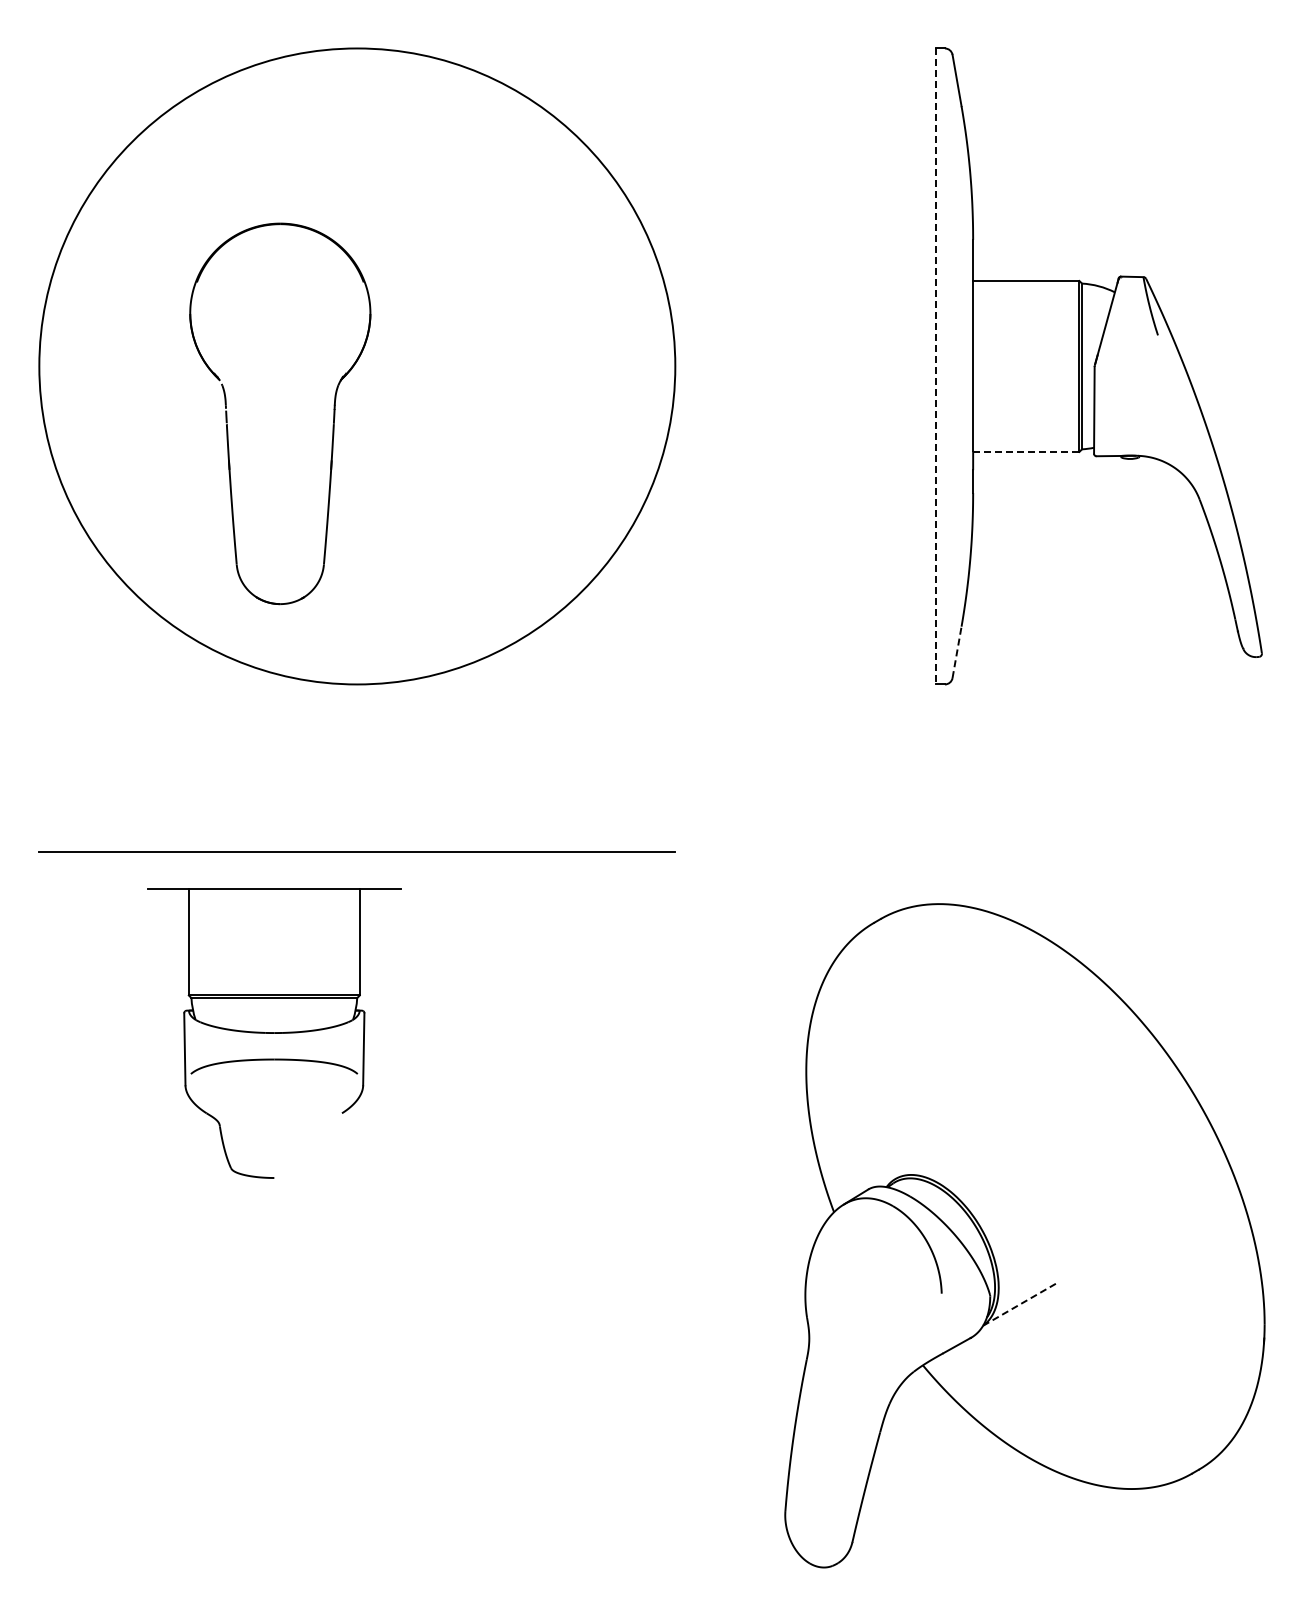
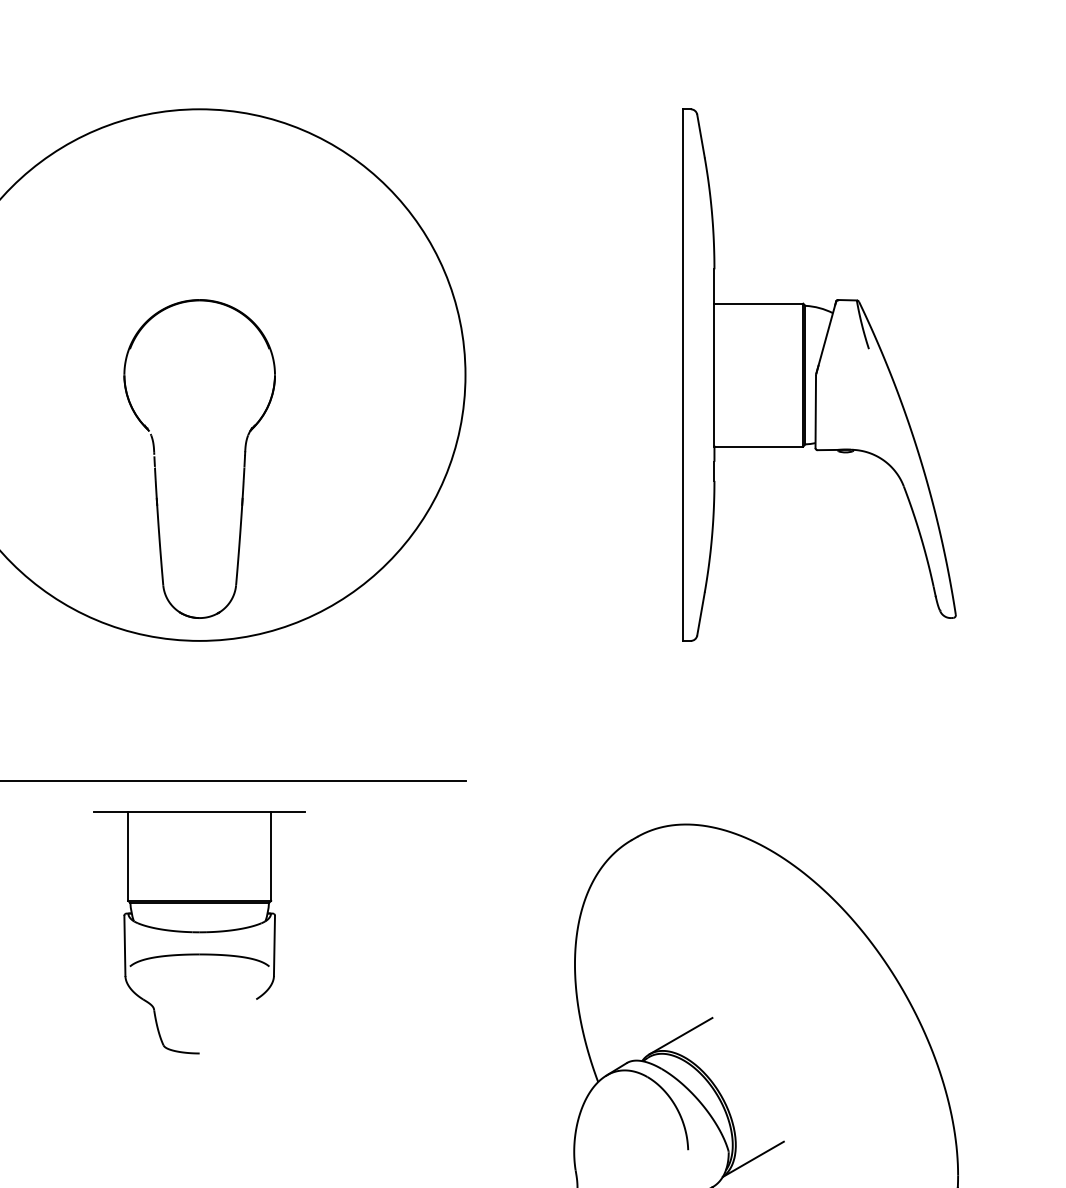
line: (935, 366) -> (682, 375), dashed -> solid
part: (227, 413) -> (155, 458), moved
line: (1026, 451) -> (759, 446), dashed -> solid
line: (957, 651) -> (701, 613), dashed -> solid
part: (274, 1033) -> (199, 932), moved
line: (932, 1156) -> (680, 1035), added
line: (1020, 1304) -> (754, 1159), dashed -> solid

